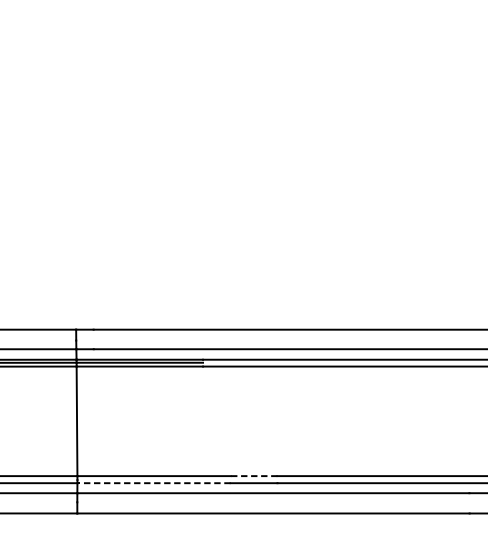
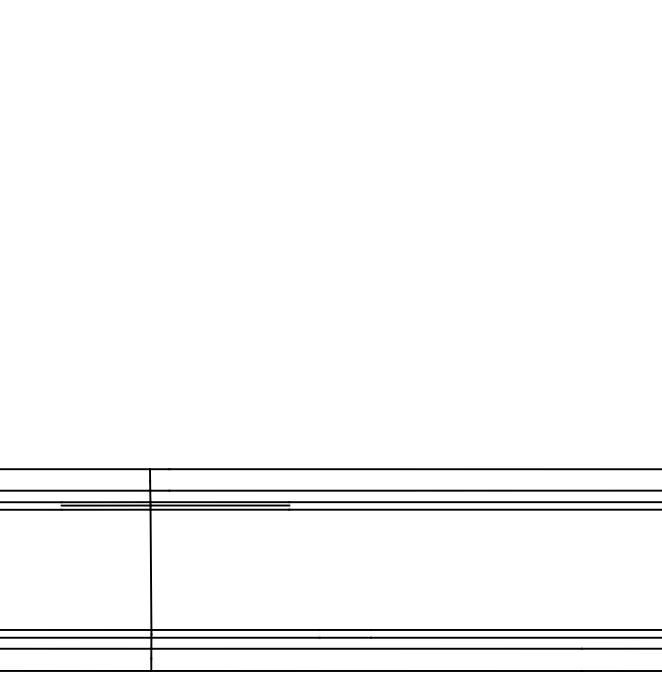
line: (254, 475) -> (345, 629), dashed -> solid
line: (154, 482) -> (235, 637), dashed -> solid

